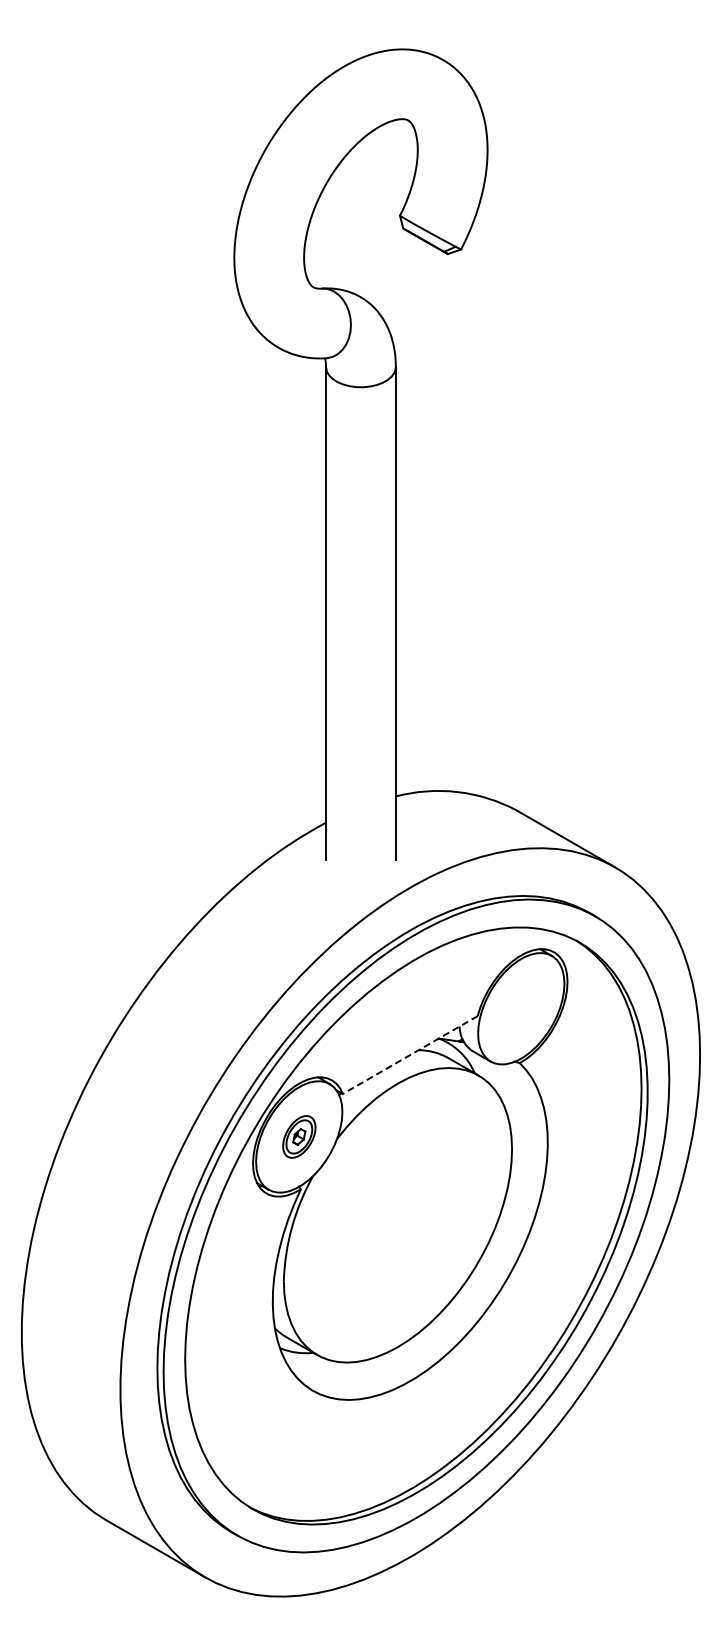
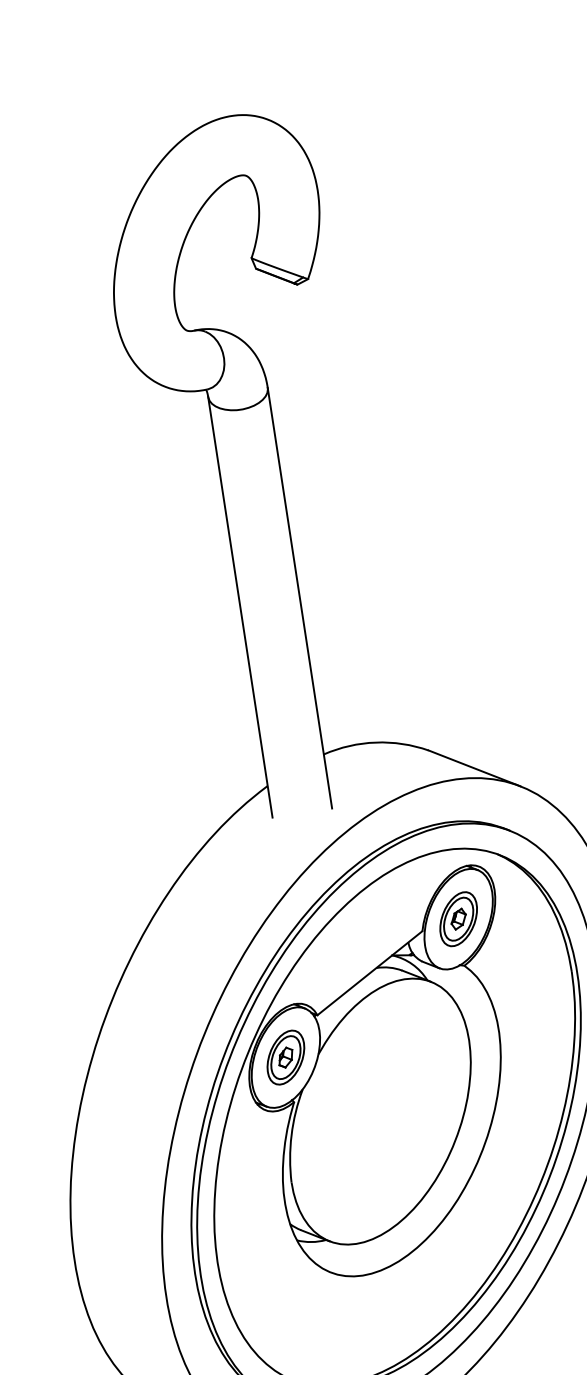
part: (521, 1008) -> (458, 918), added
line: (410, 1055) -> (370, 973), dashed -> solid
part: (299, 1136) -> (286, 1057), size x1.43

